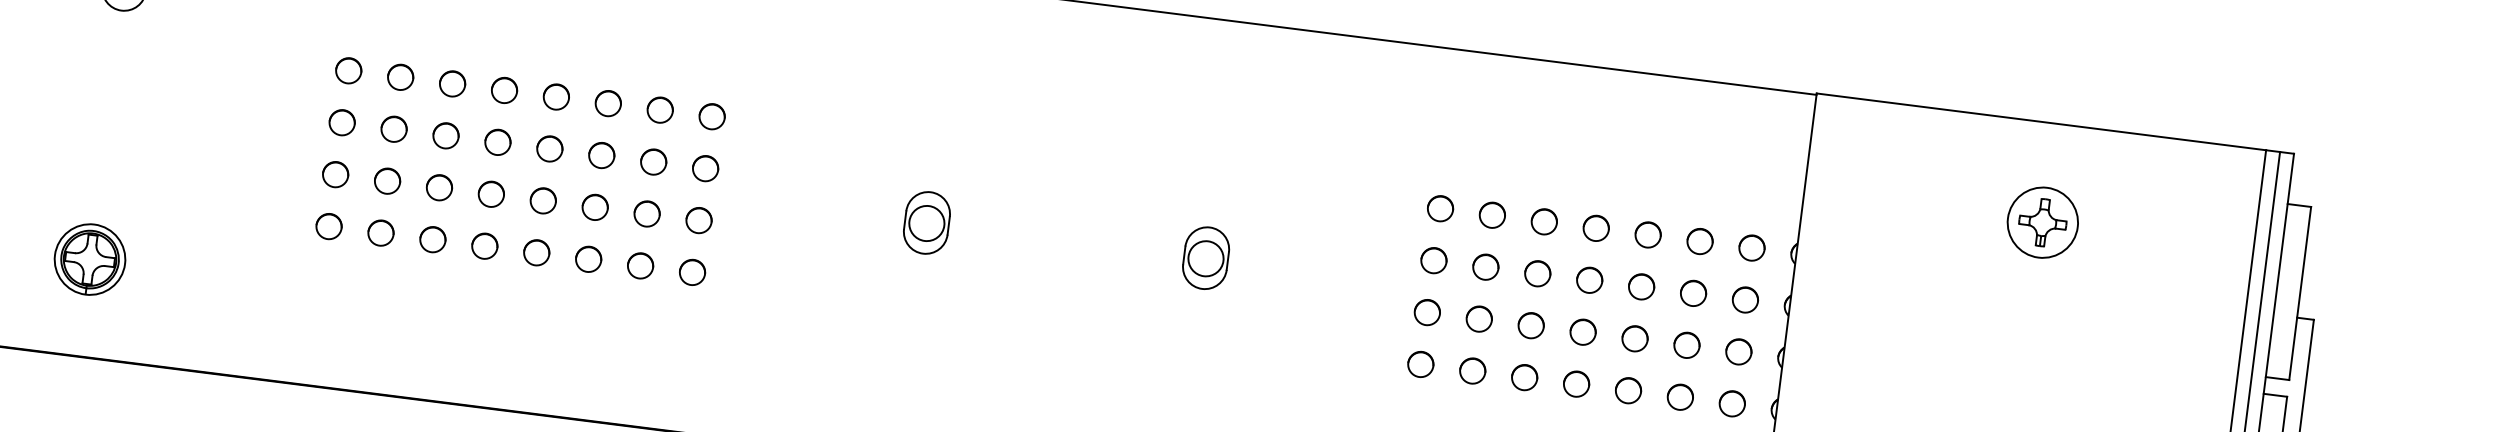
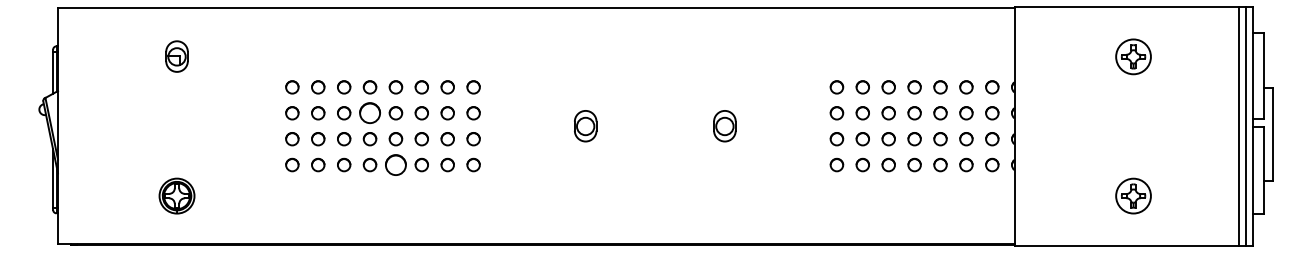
part: (496, 142) -> (369, 113), size x1.6
part: (535, 251) -> (395, 164), size x1.6

